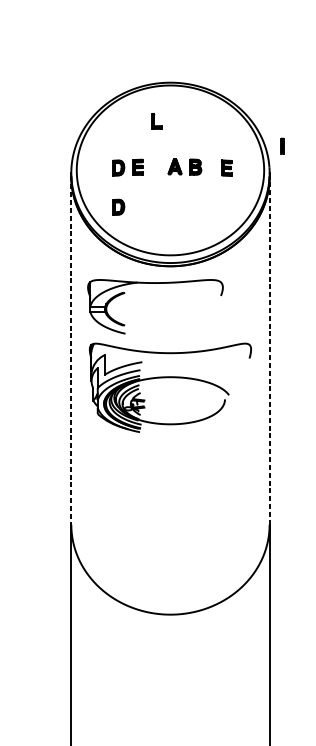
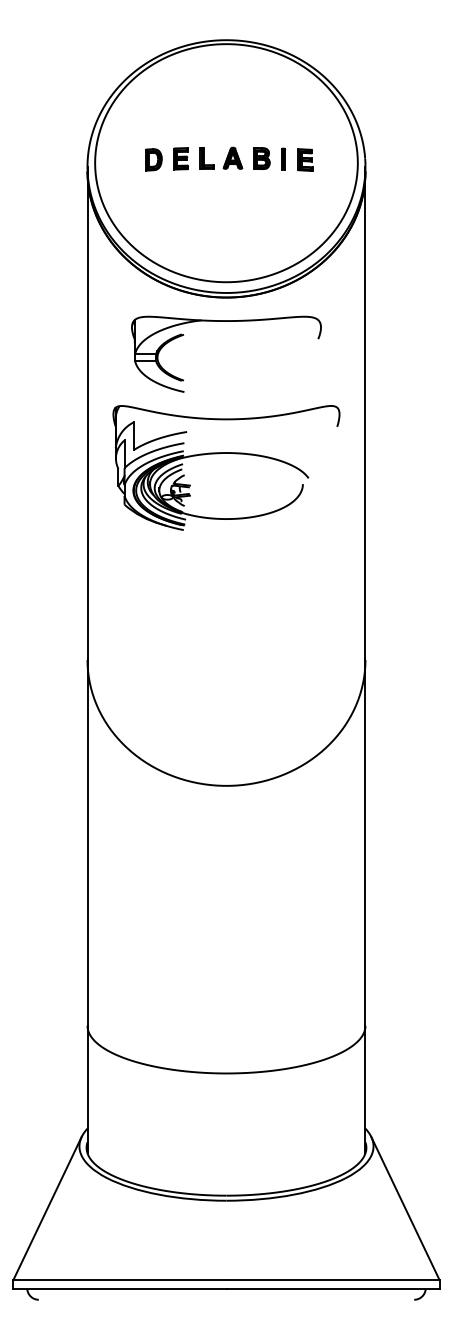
part: (156, 121) -> (206, 158), moved
part: (282, 145) -> (283, 158), moved
part: (118, 207) -> (153, 214), removed
part: (155, 283) -> (226, 321), moved
line: (269, 350) -> (365, 415), dashed -> solid
line: (71, 351) -> (87, 416), dashed -> solid

